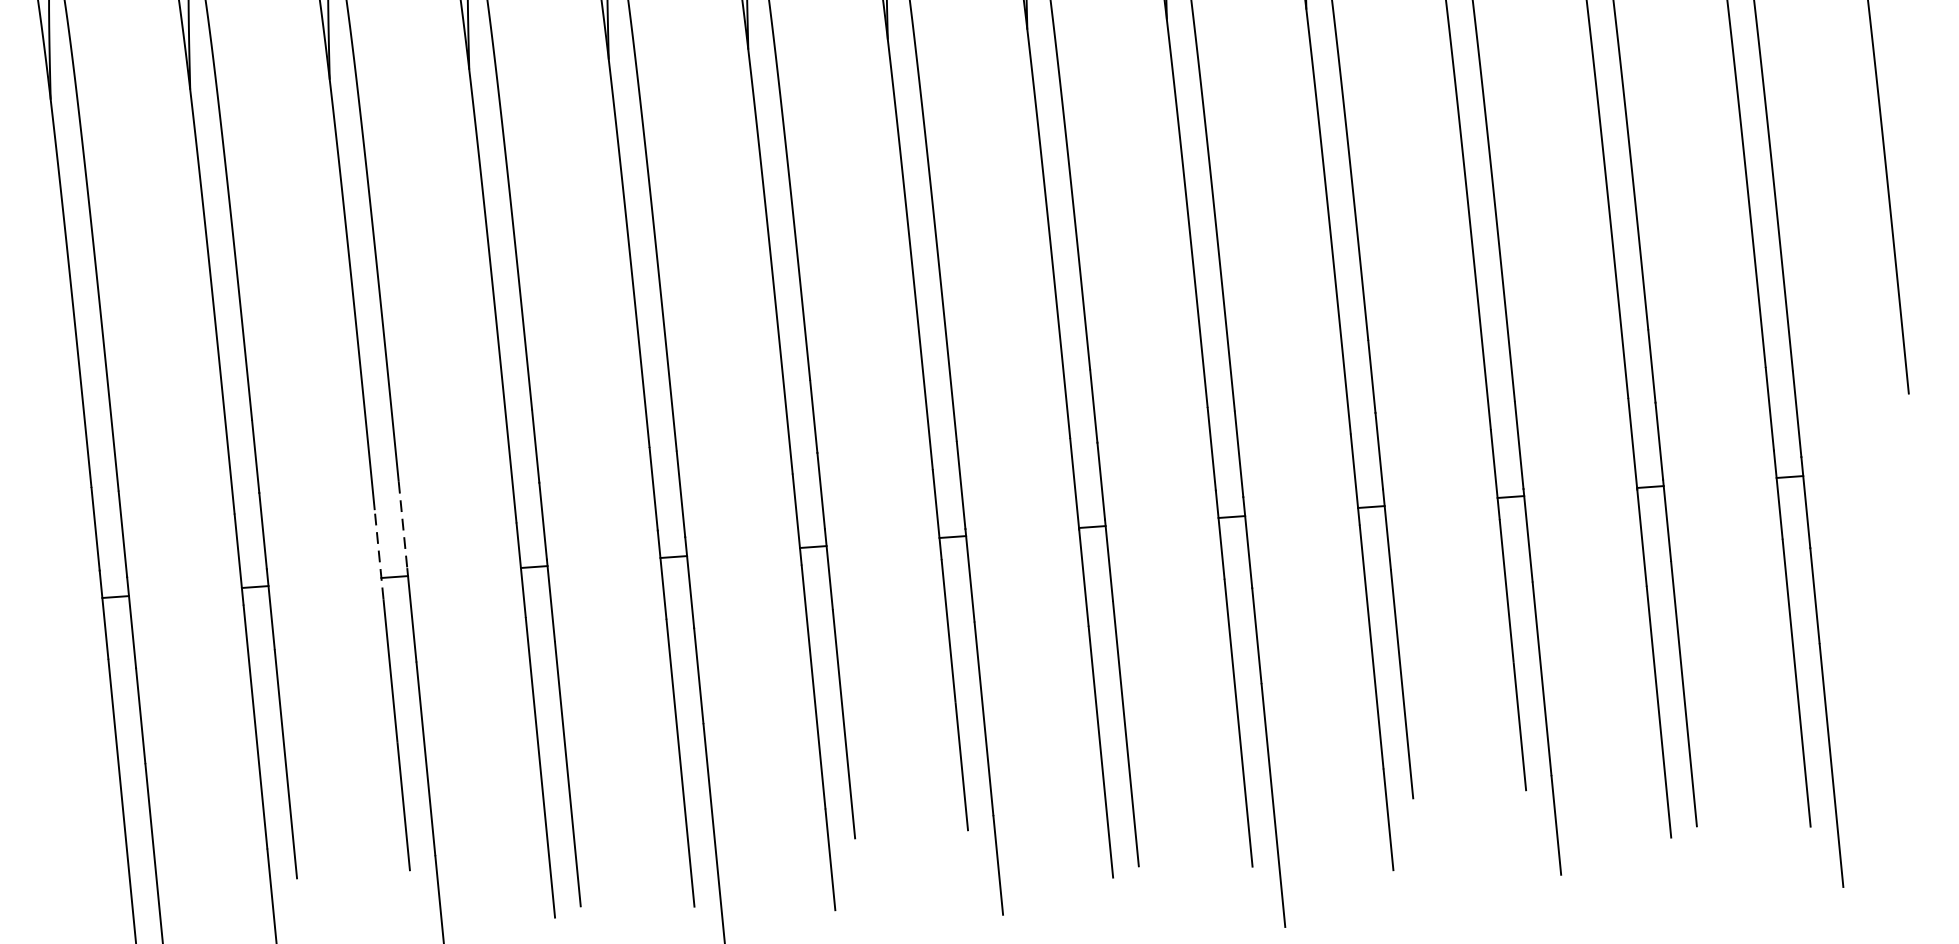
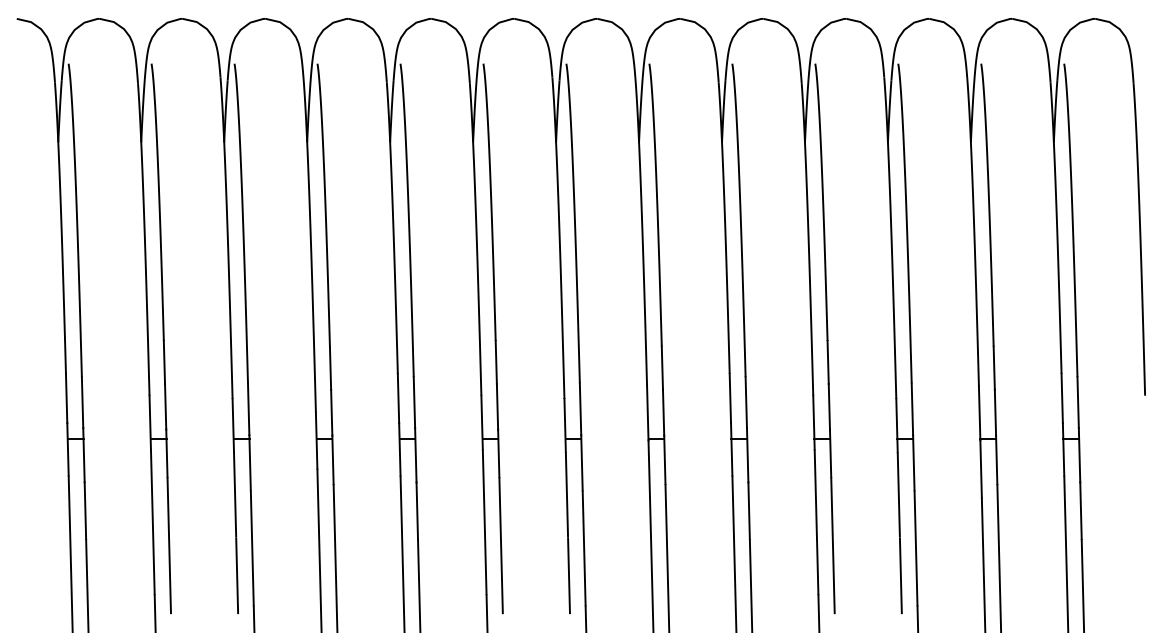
line: (402, 525) -> (248, 409), dashed -> solid
line: (379, 554) -> (233, 425), dashed -> solid

